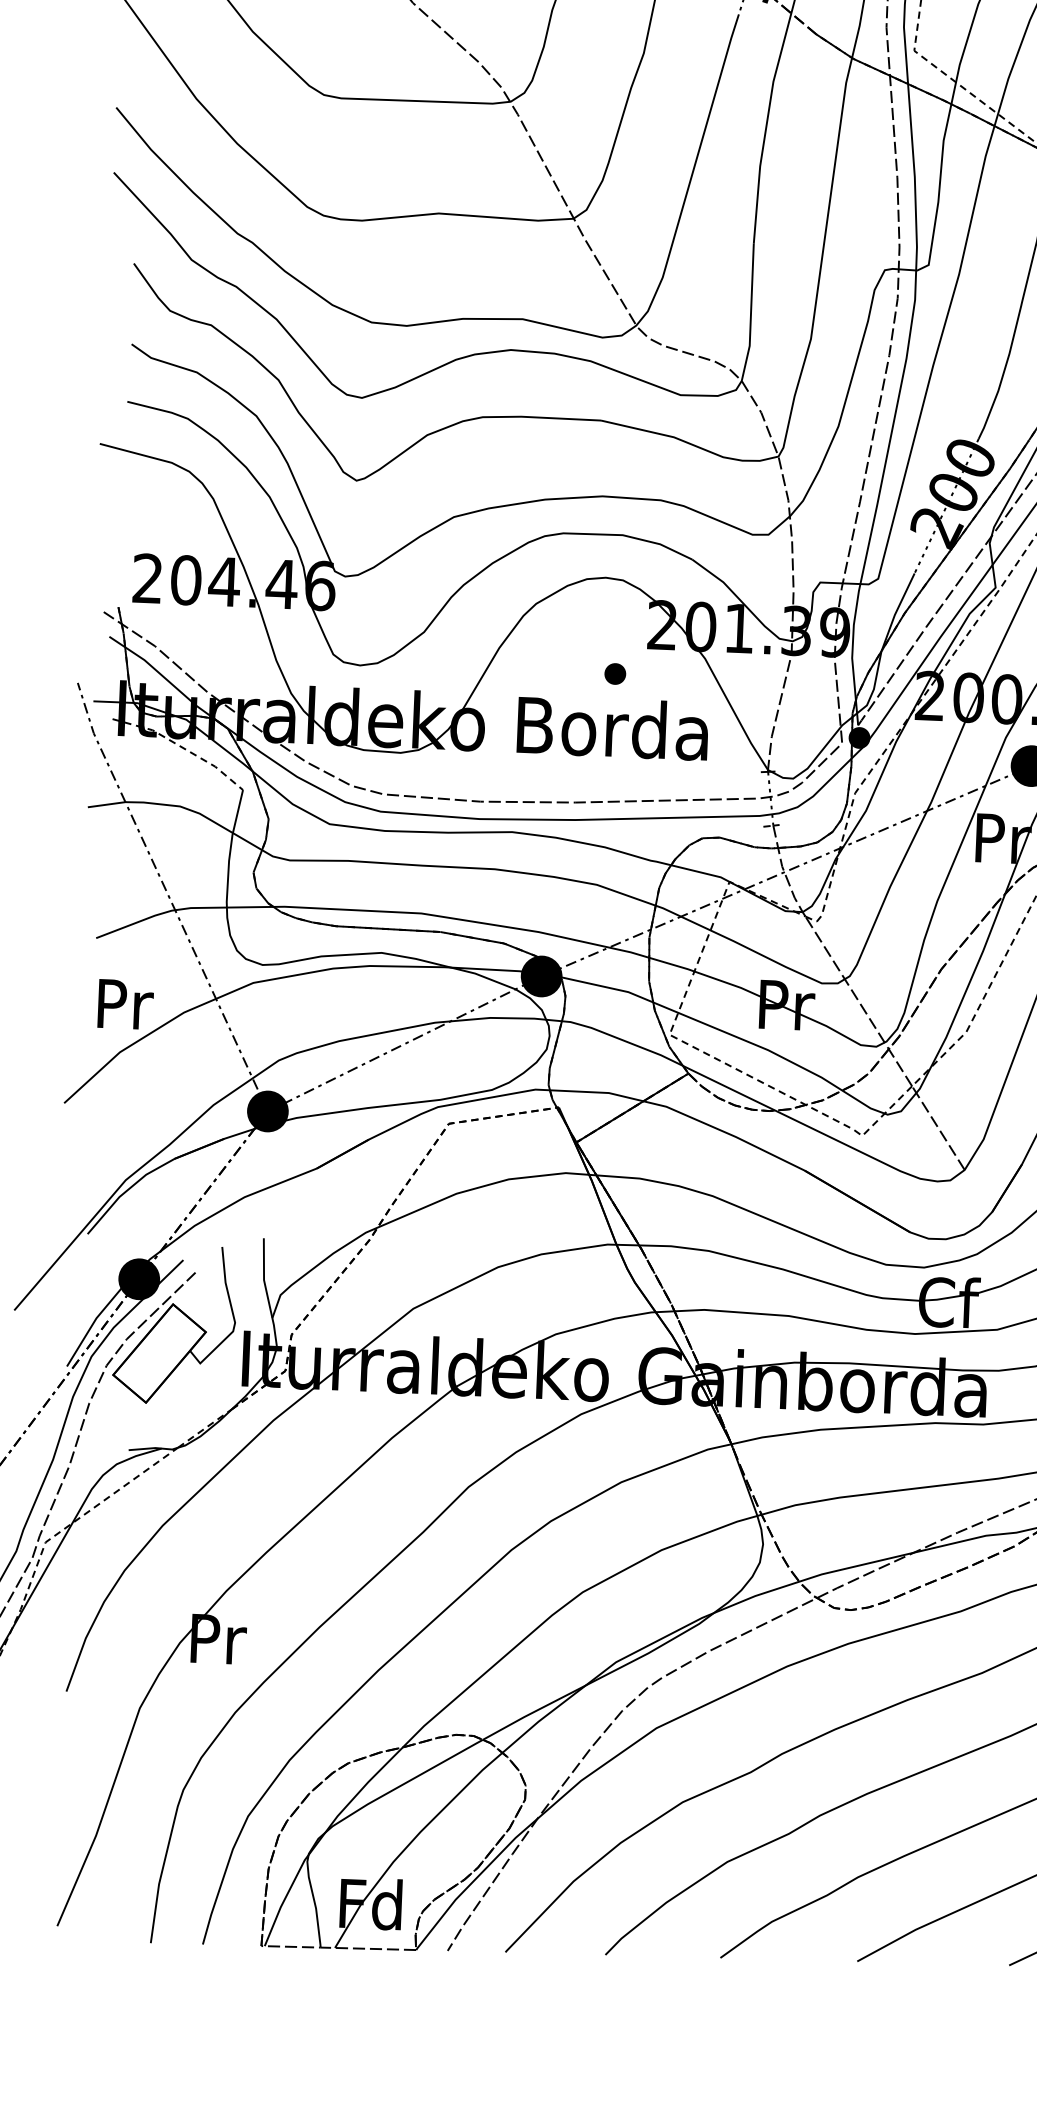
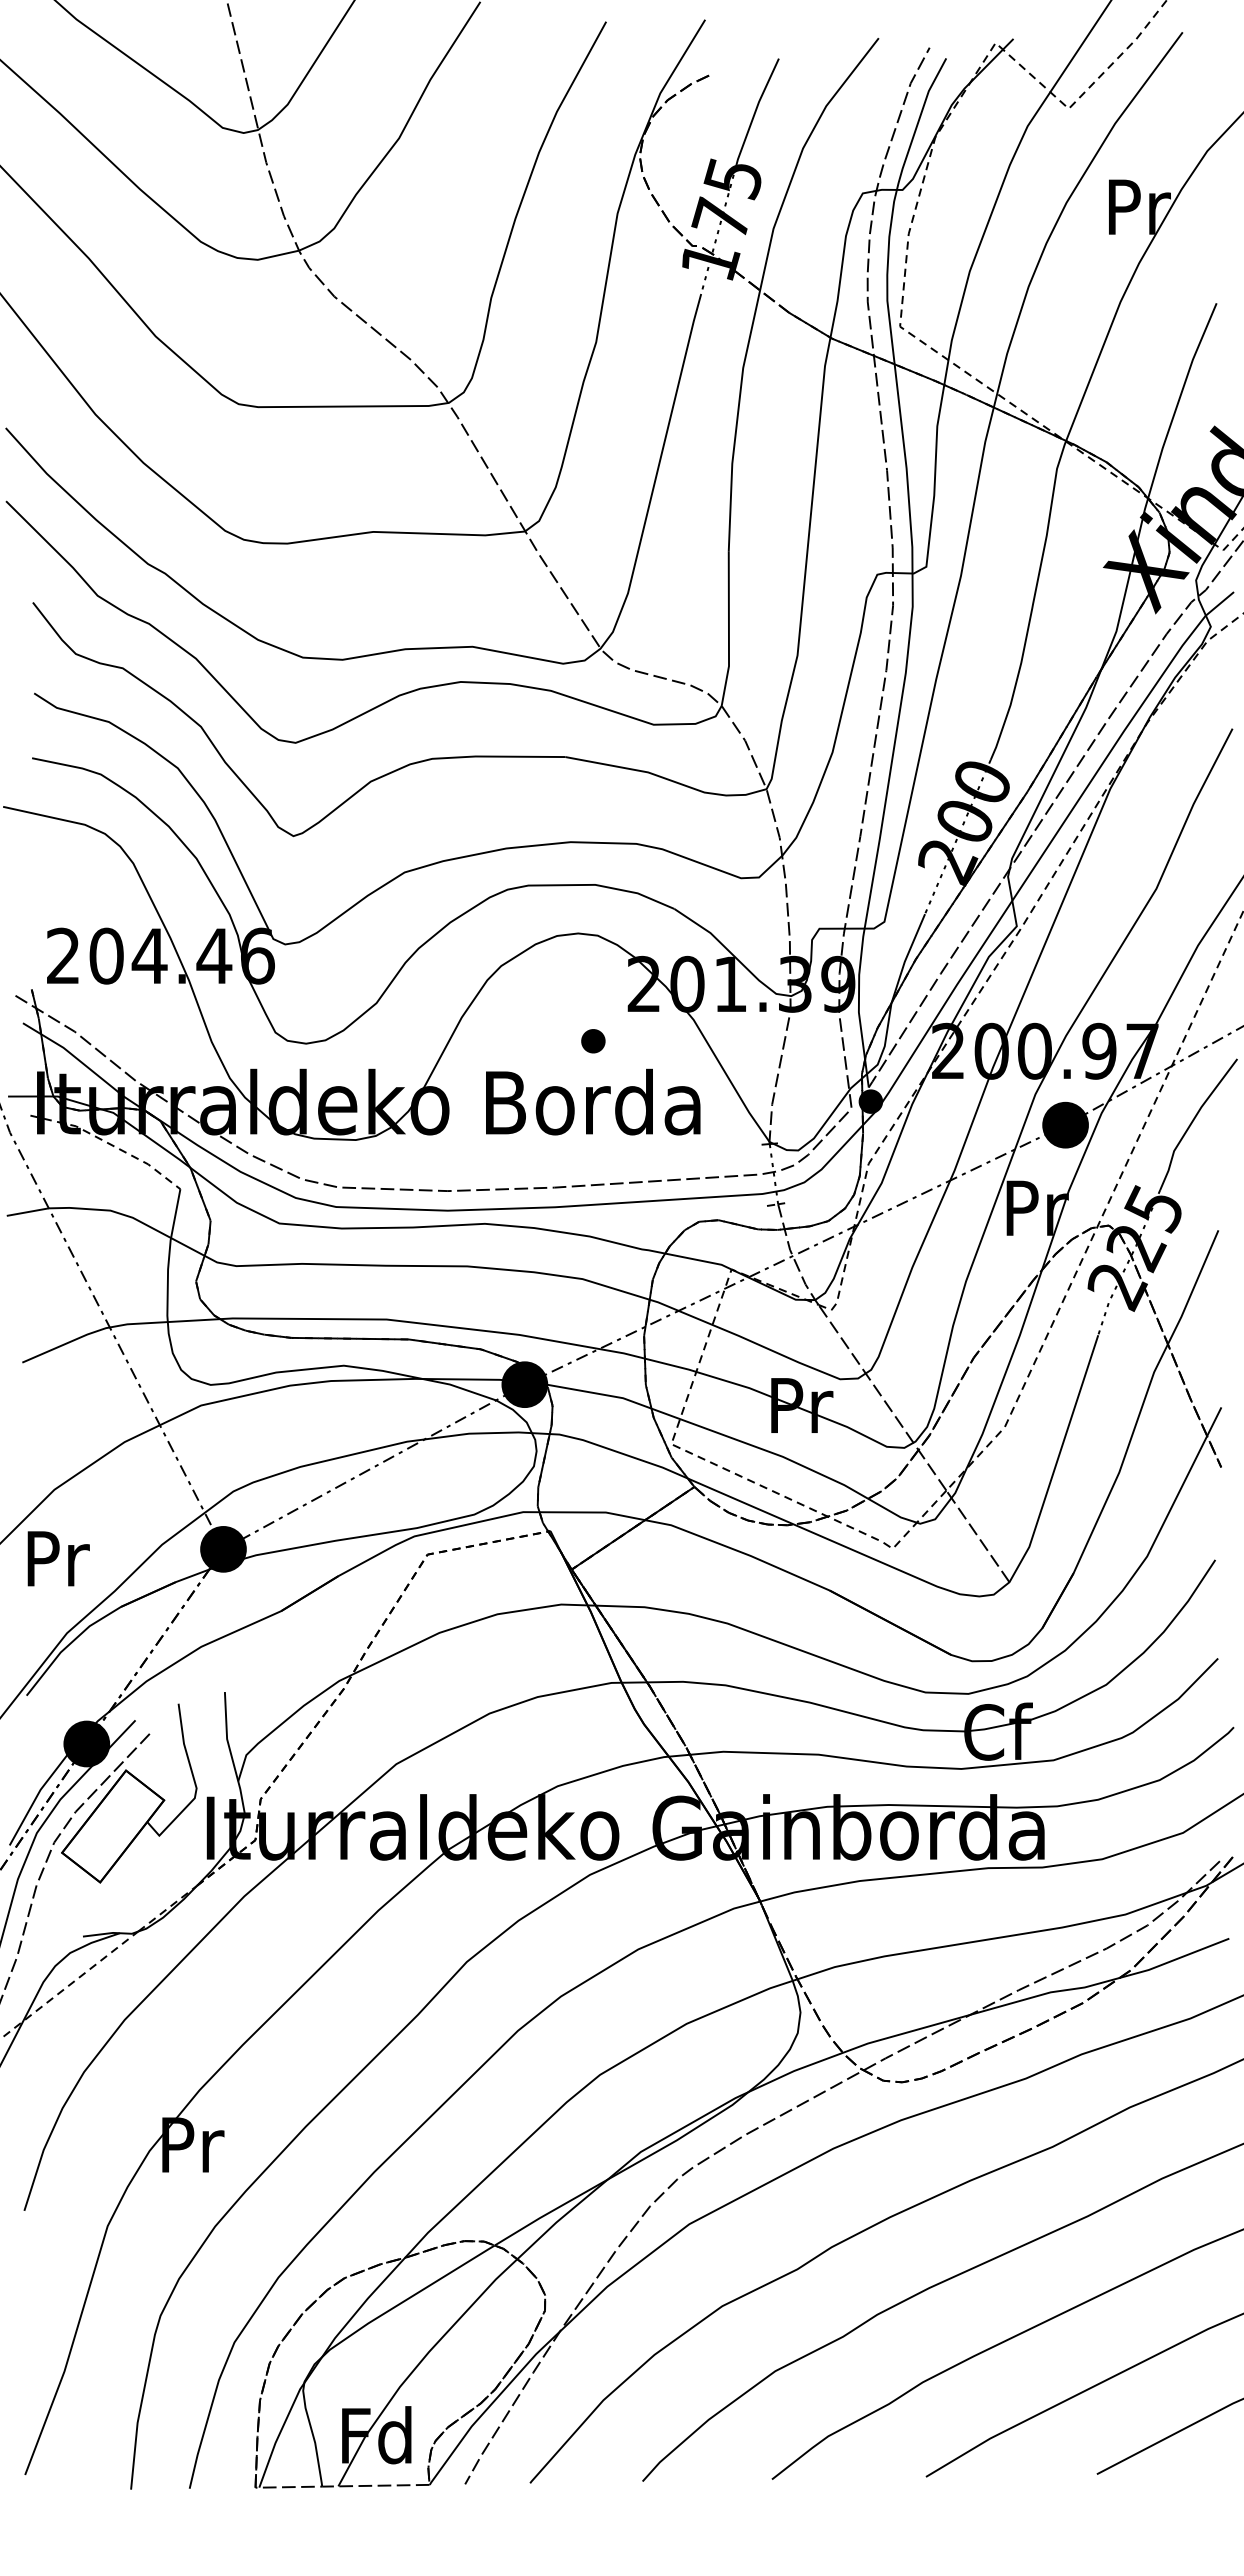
text: (125, 1004) -> (58, 1558), moved

